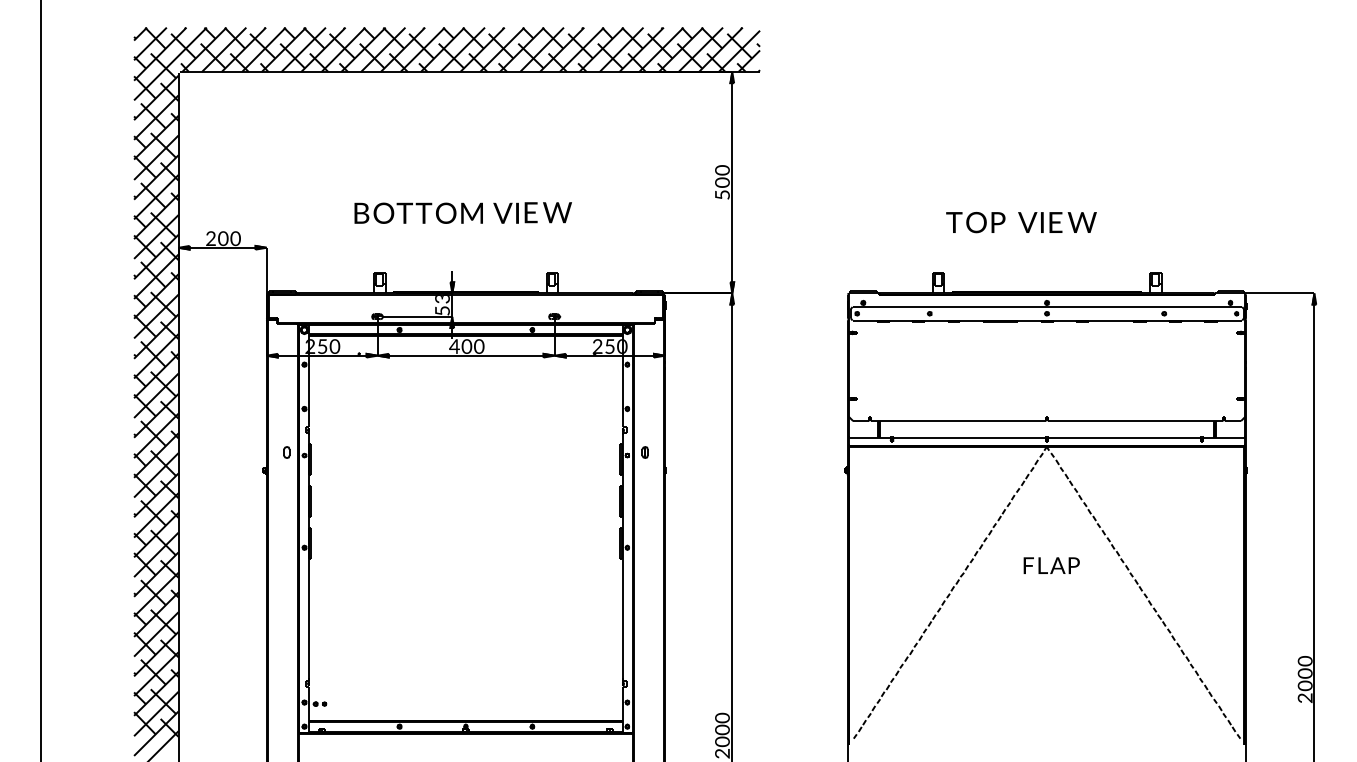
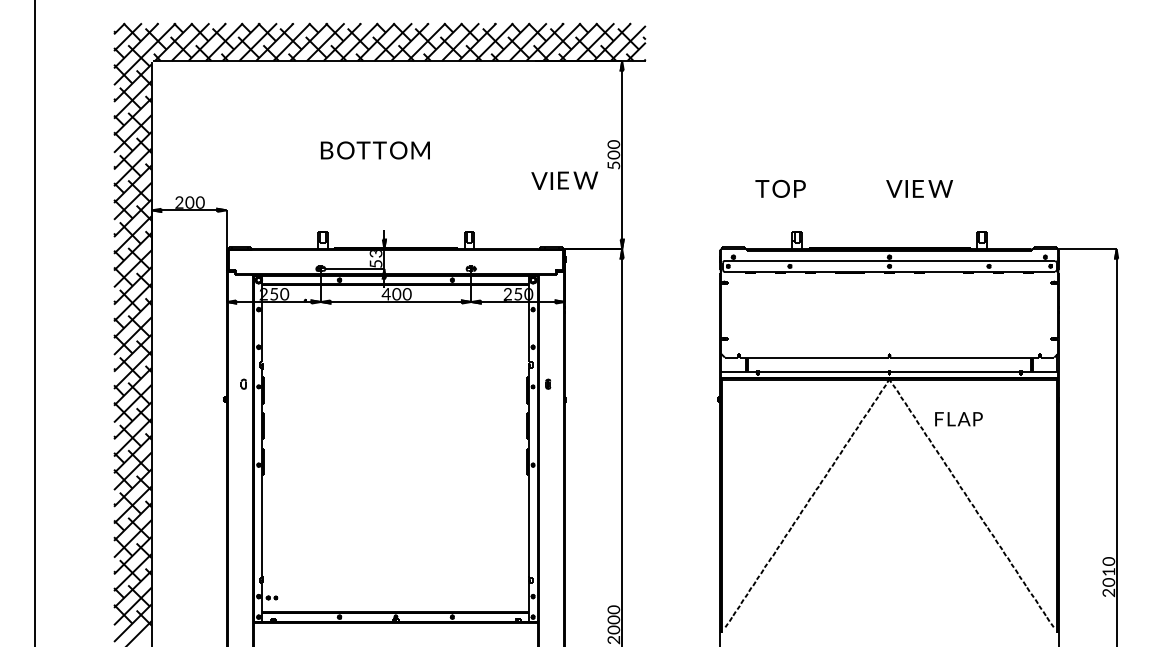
text: (418, 212) -> (375, 149), moved
text: (532, 212) -> (564, 180), moved
text: (975, 222) -> (780, 188), moved
text: (1057, 222) -> (919, 188), moved
text: (1051, 565) -> (958, 419), moved
text: (1304, 673) -> (1108, 571), 0 -> 1

